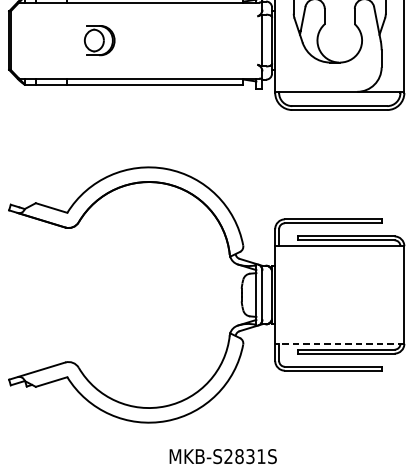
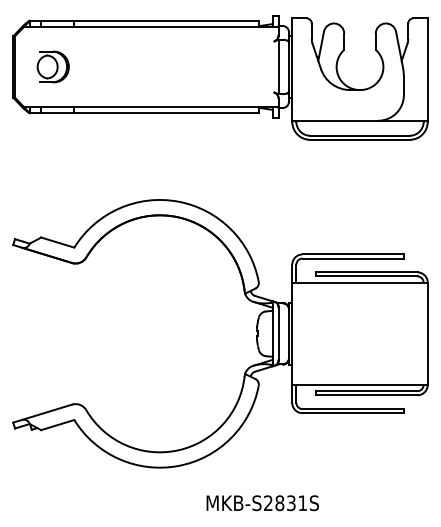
part: (98, 40) -> (52, 66), moved
line: (340, 344) -> (360, 385), dashed -> solid
text: (222, 456) -> (262, 503), moved

